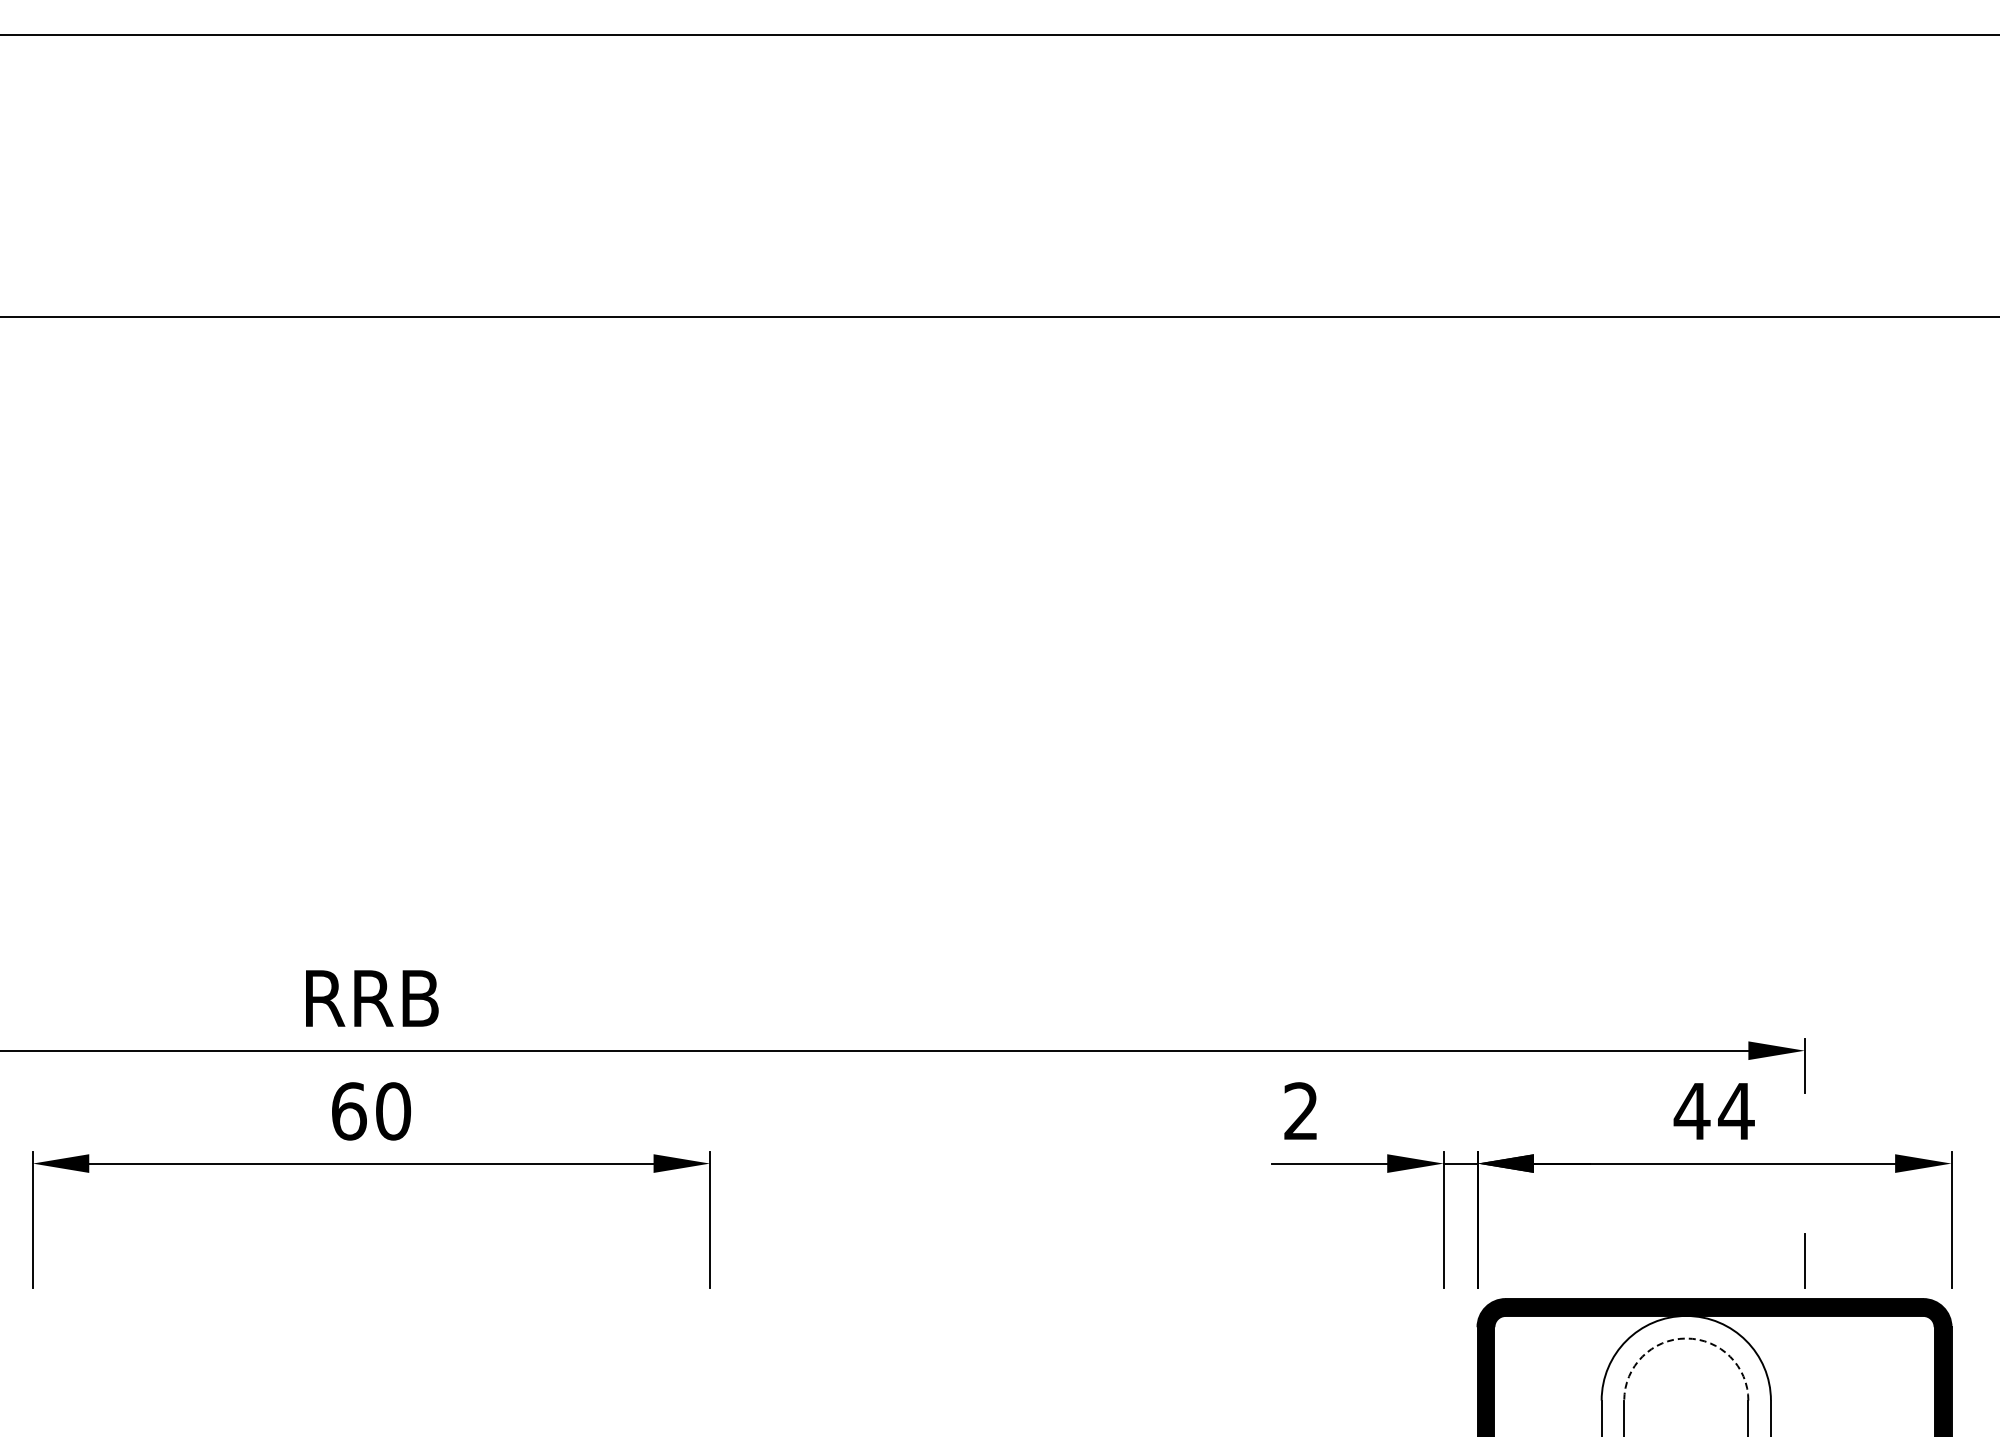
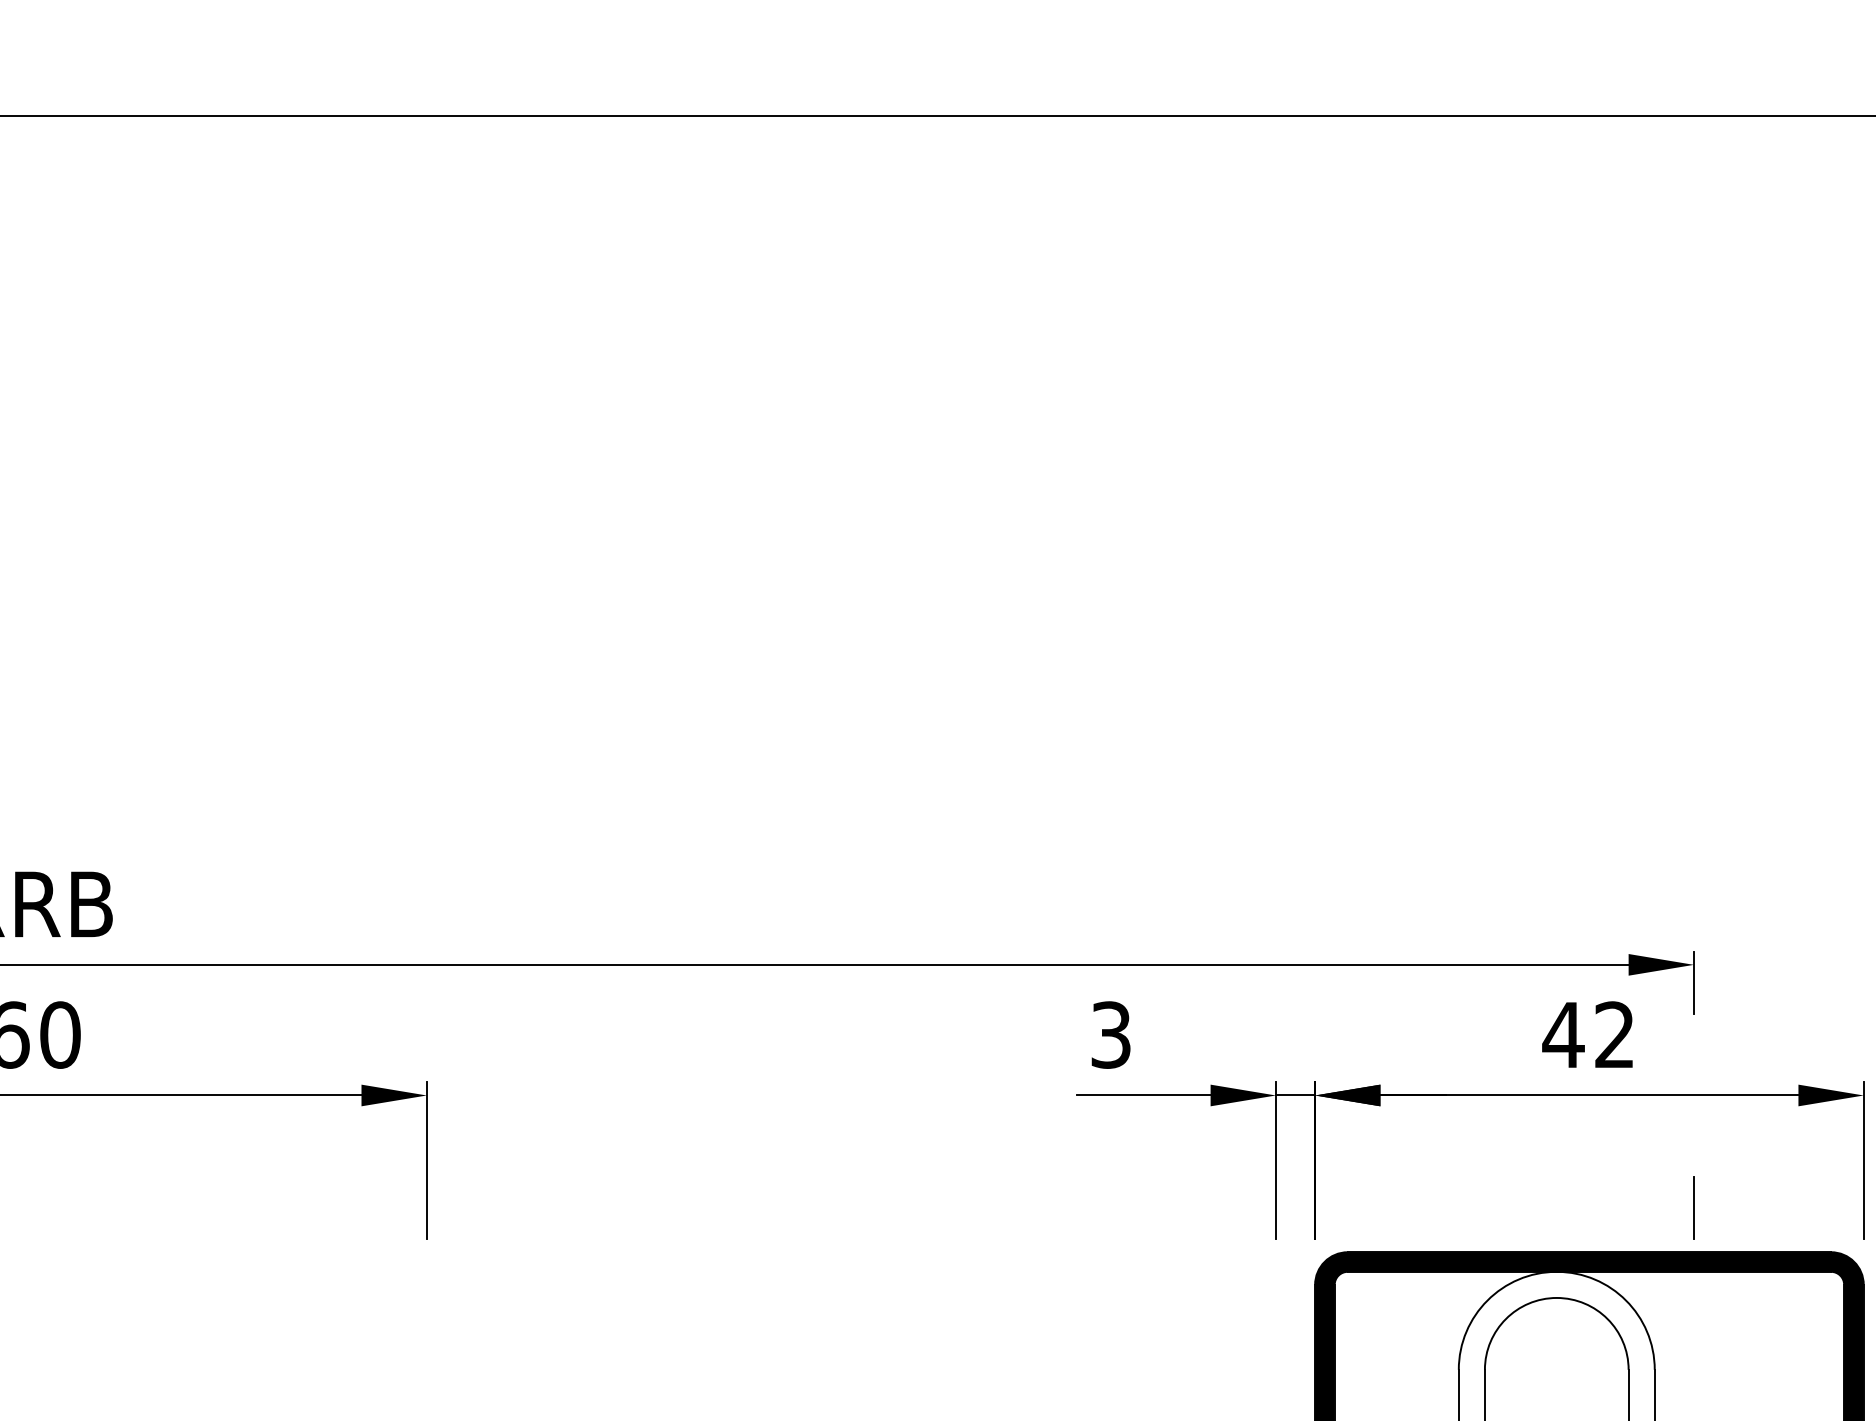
text: (1736, 1110) -> (1614, 1034), 44 -> 42
text: (1300, 1111) -> (1110, 1035), 2 -> 3
arc: (1686, 1338) -> (1557, 1297), dashed -> solid

